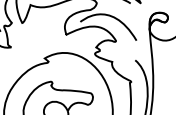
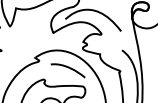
curve: (78, 73) -> (69, 68), added

